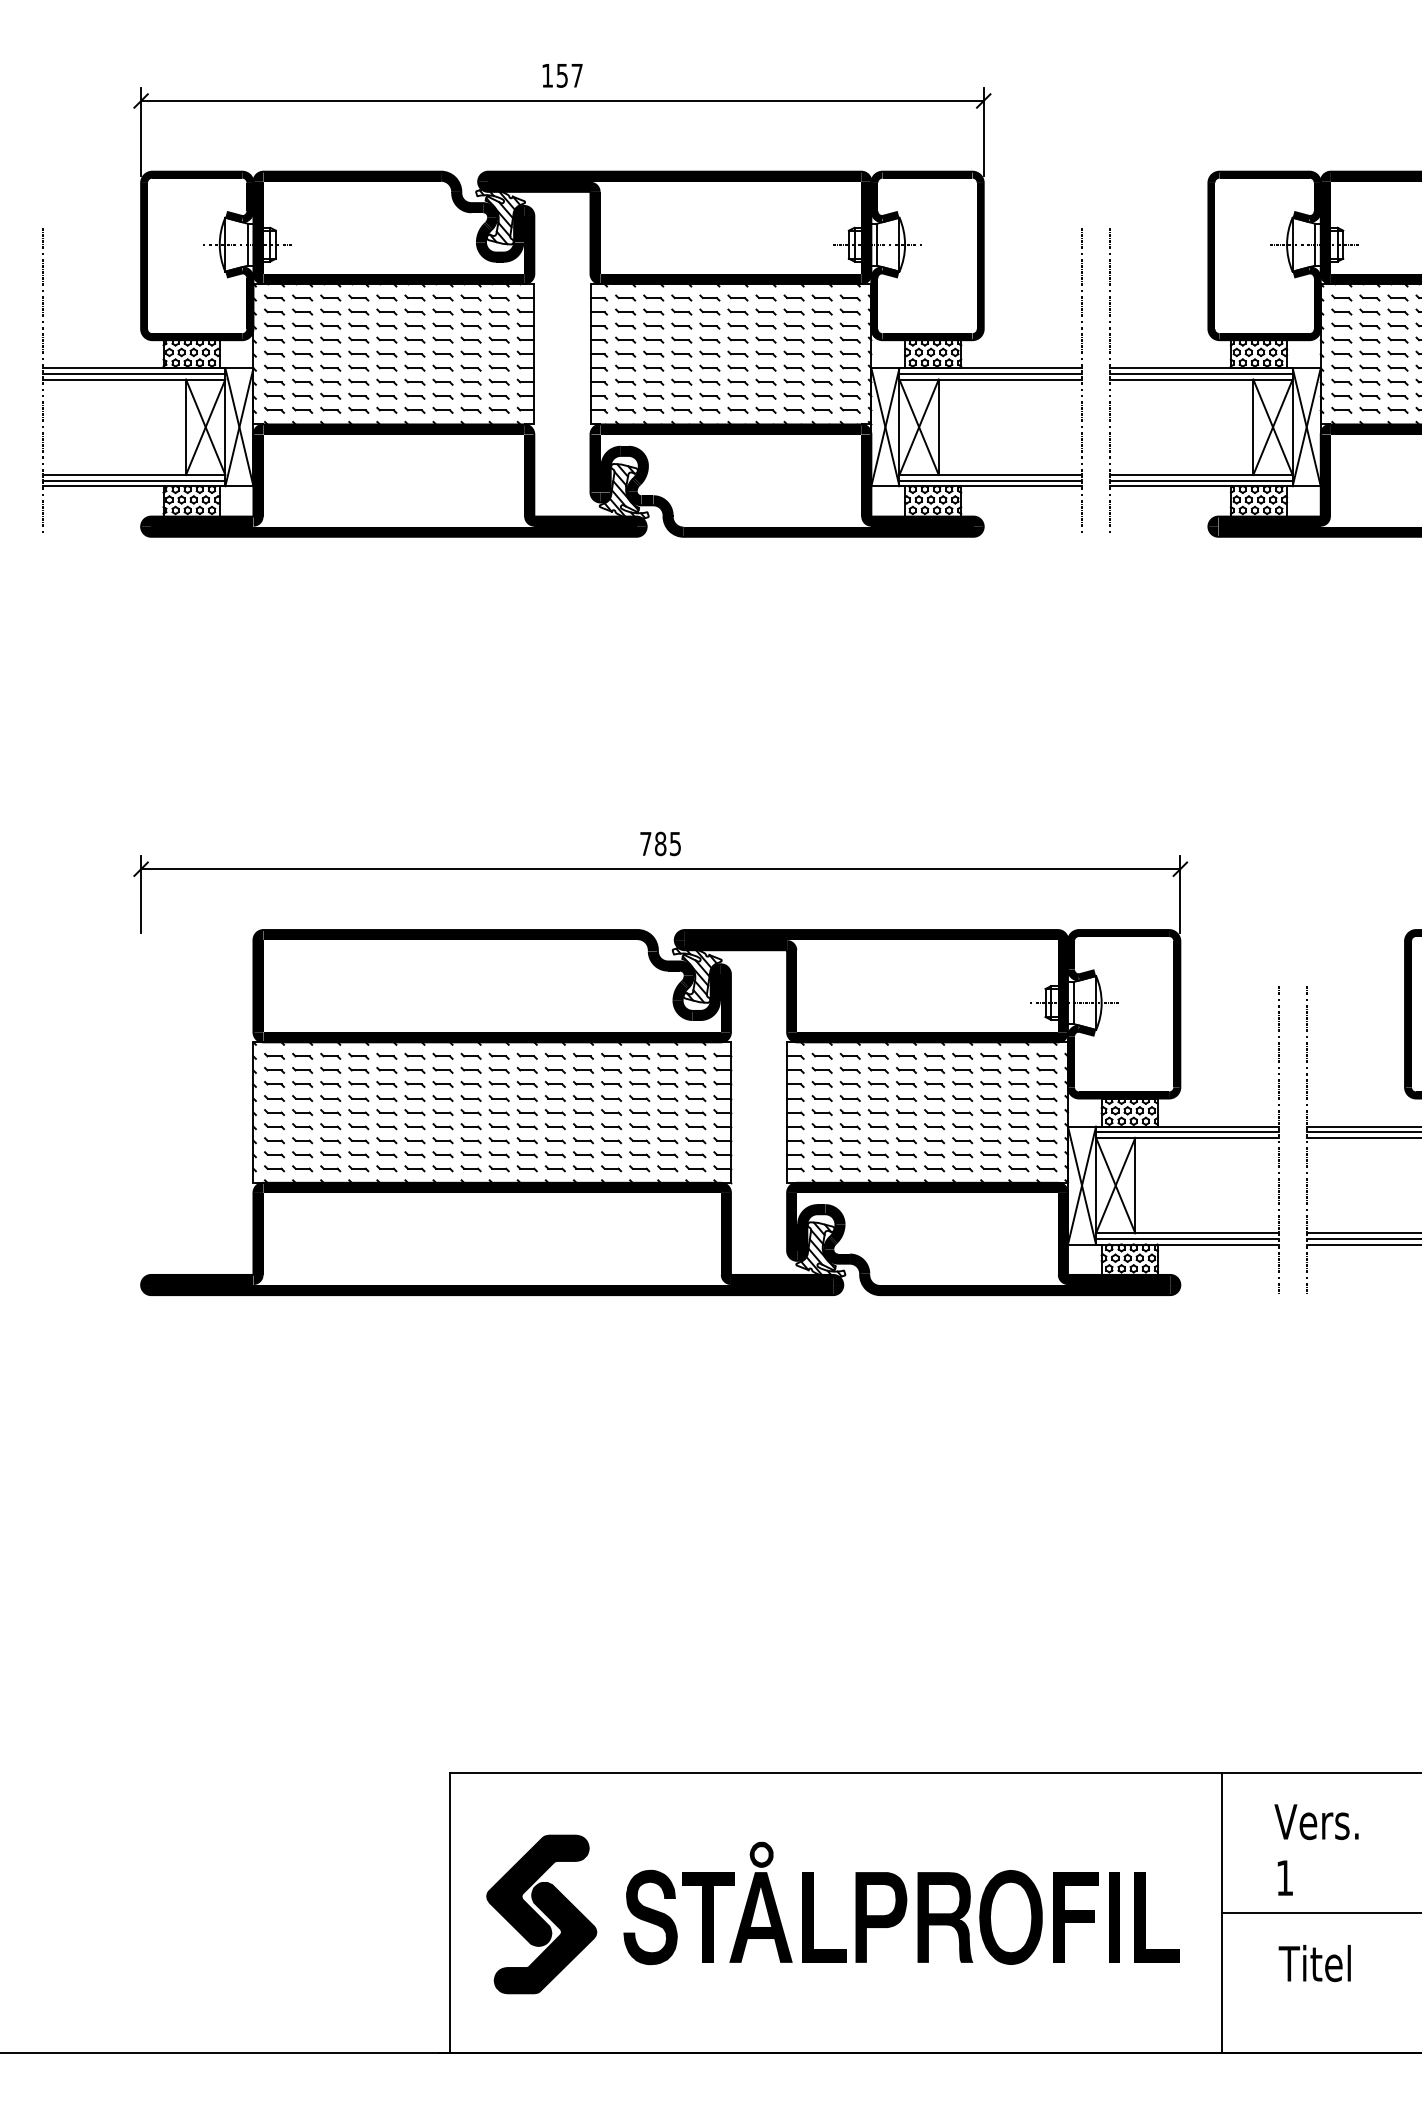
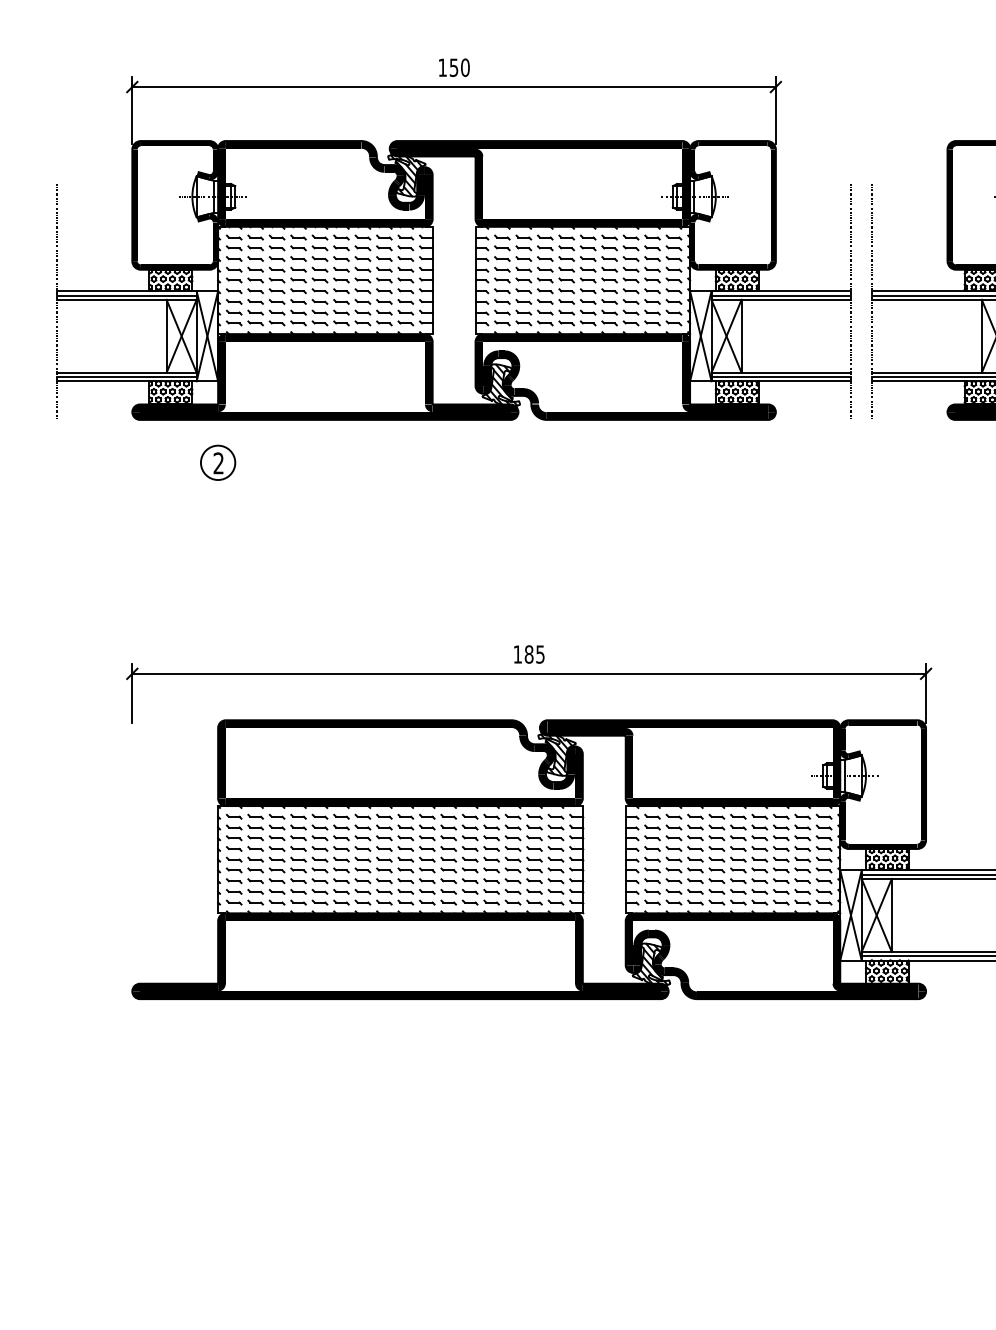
text: (576, 75) -> (464, 67), 157 -> 150
part: (253, 592) -> (218, 462), added
text: (645, 843) -> (517, 654), 785 -> 185

